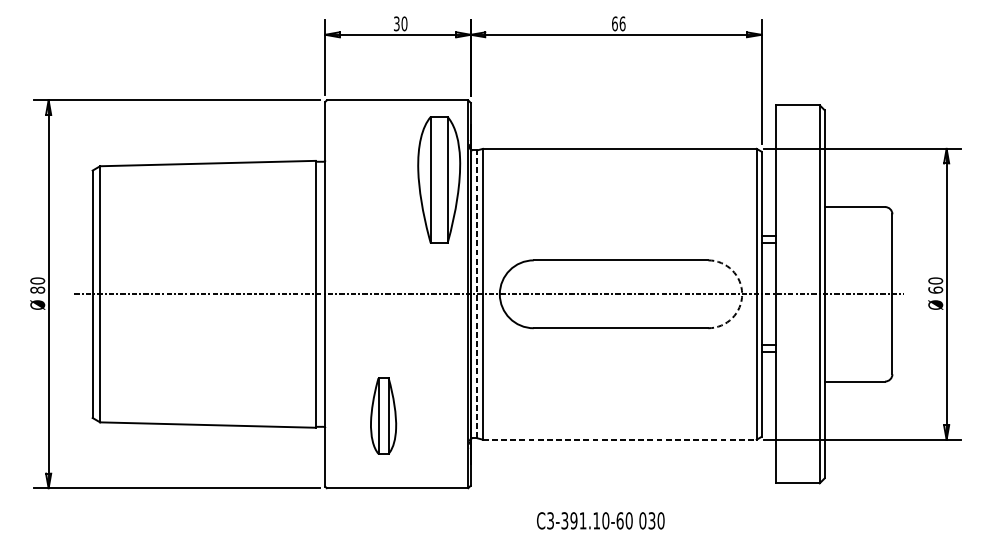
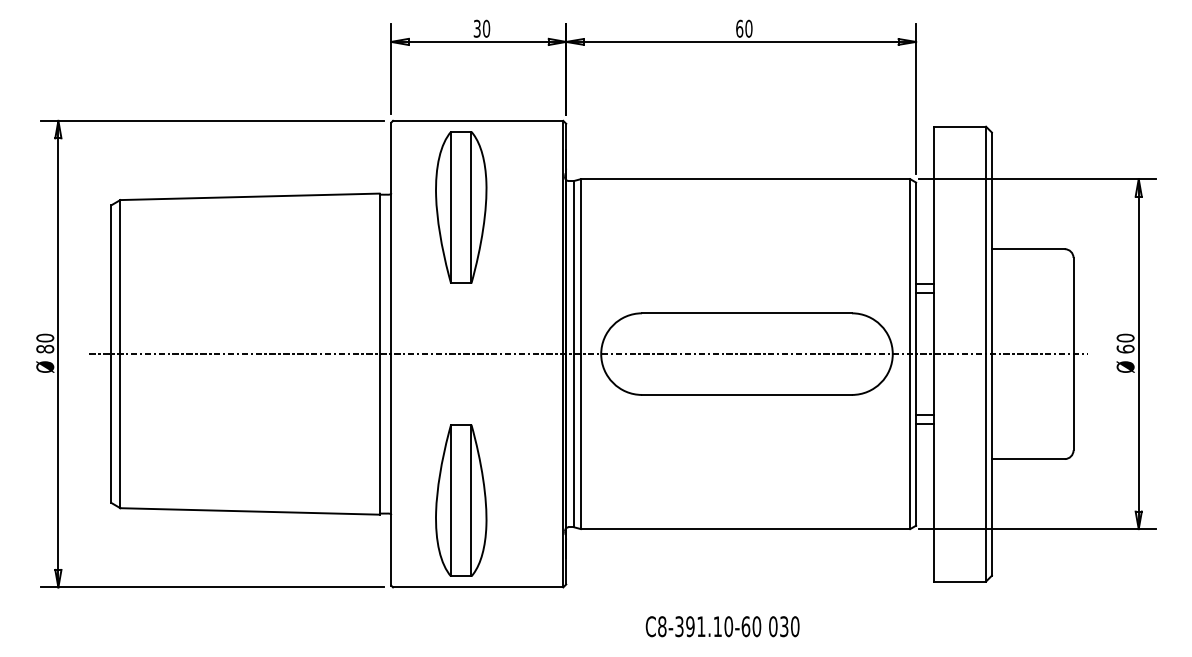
text: (622, 23) -> (748, 28), 66 -> 60
part: (439, 179) -> (461, 207), moved
line: (477, 293) -> (574, 353), dashed -> solid
arc: (741, 294) -> (892, 354), dashed -> solid
part: (383, 415) -> (461, 500), size x1.67
line: (619, 440) -> (745, 529), dashed -> solid
text: (550, 520) -> (662, 626), C3-391.10-60 -> C8-391.10-60

